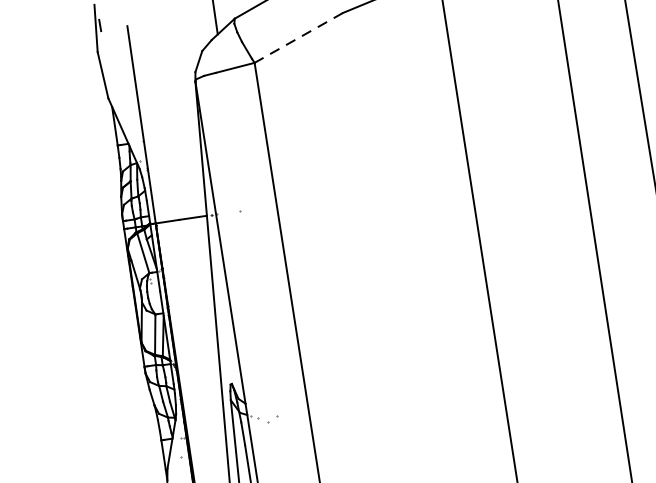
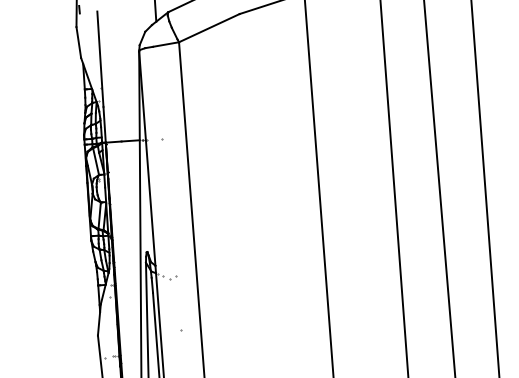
line: (297, 38) -> (208, 28), dashed -> solid

